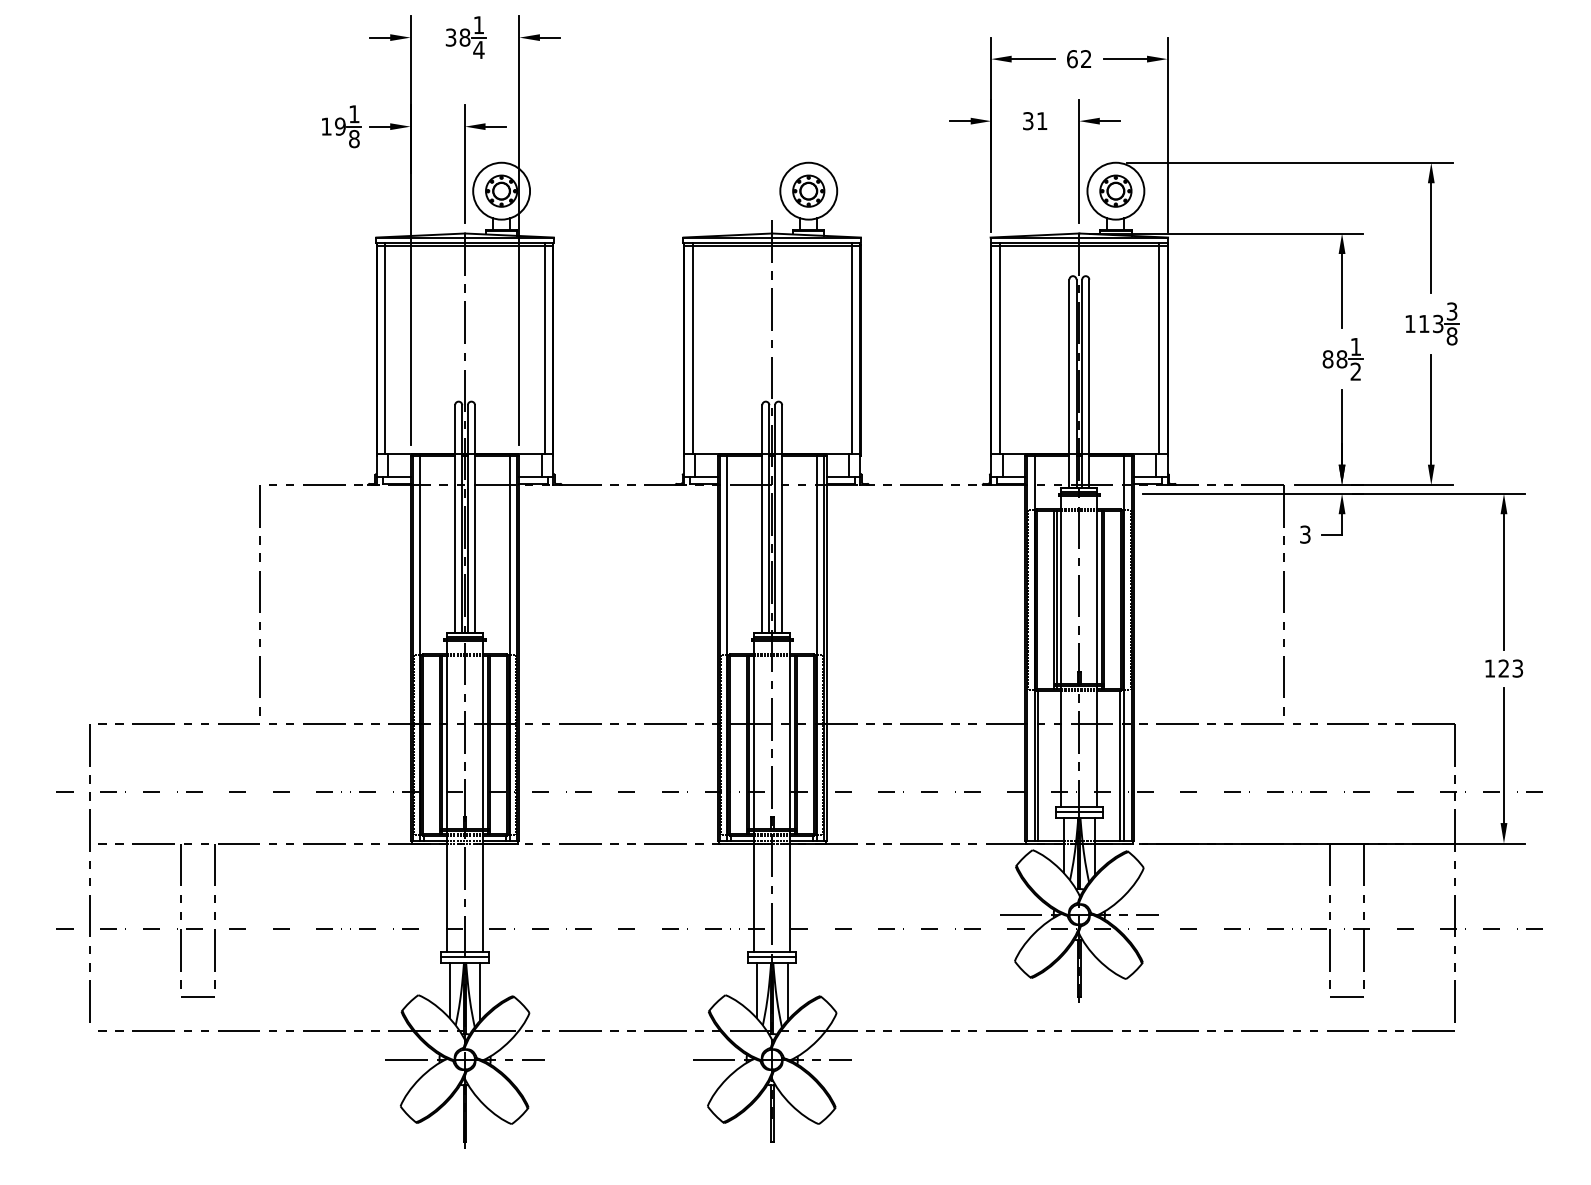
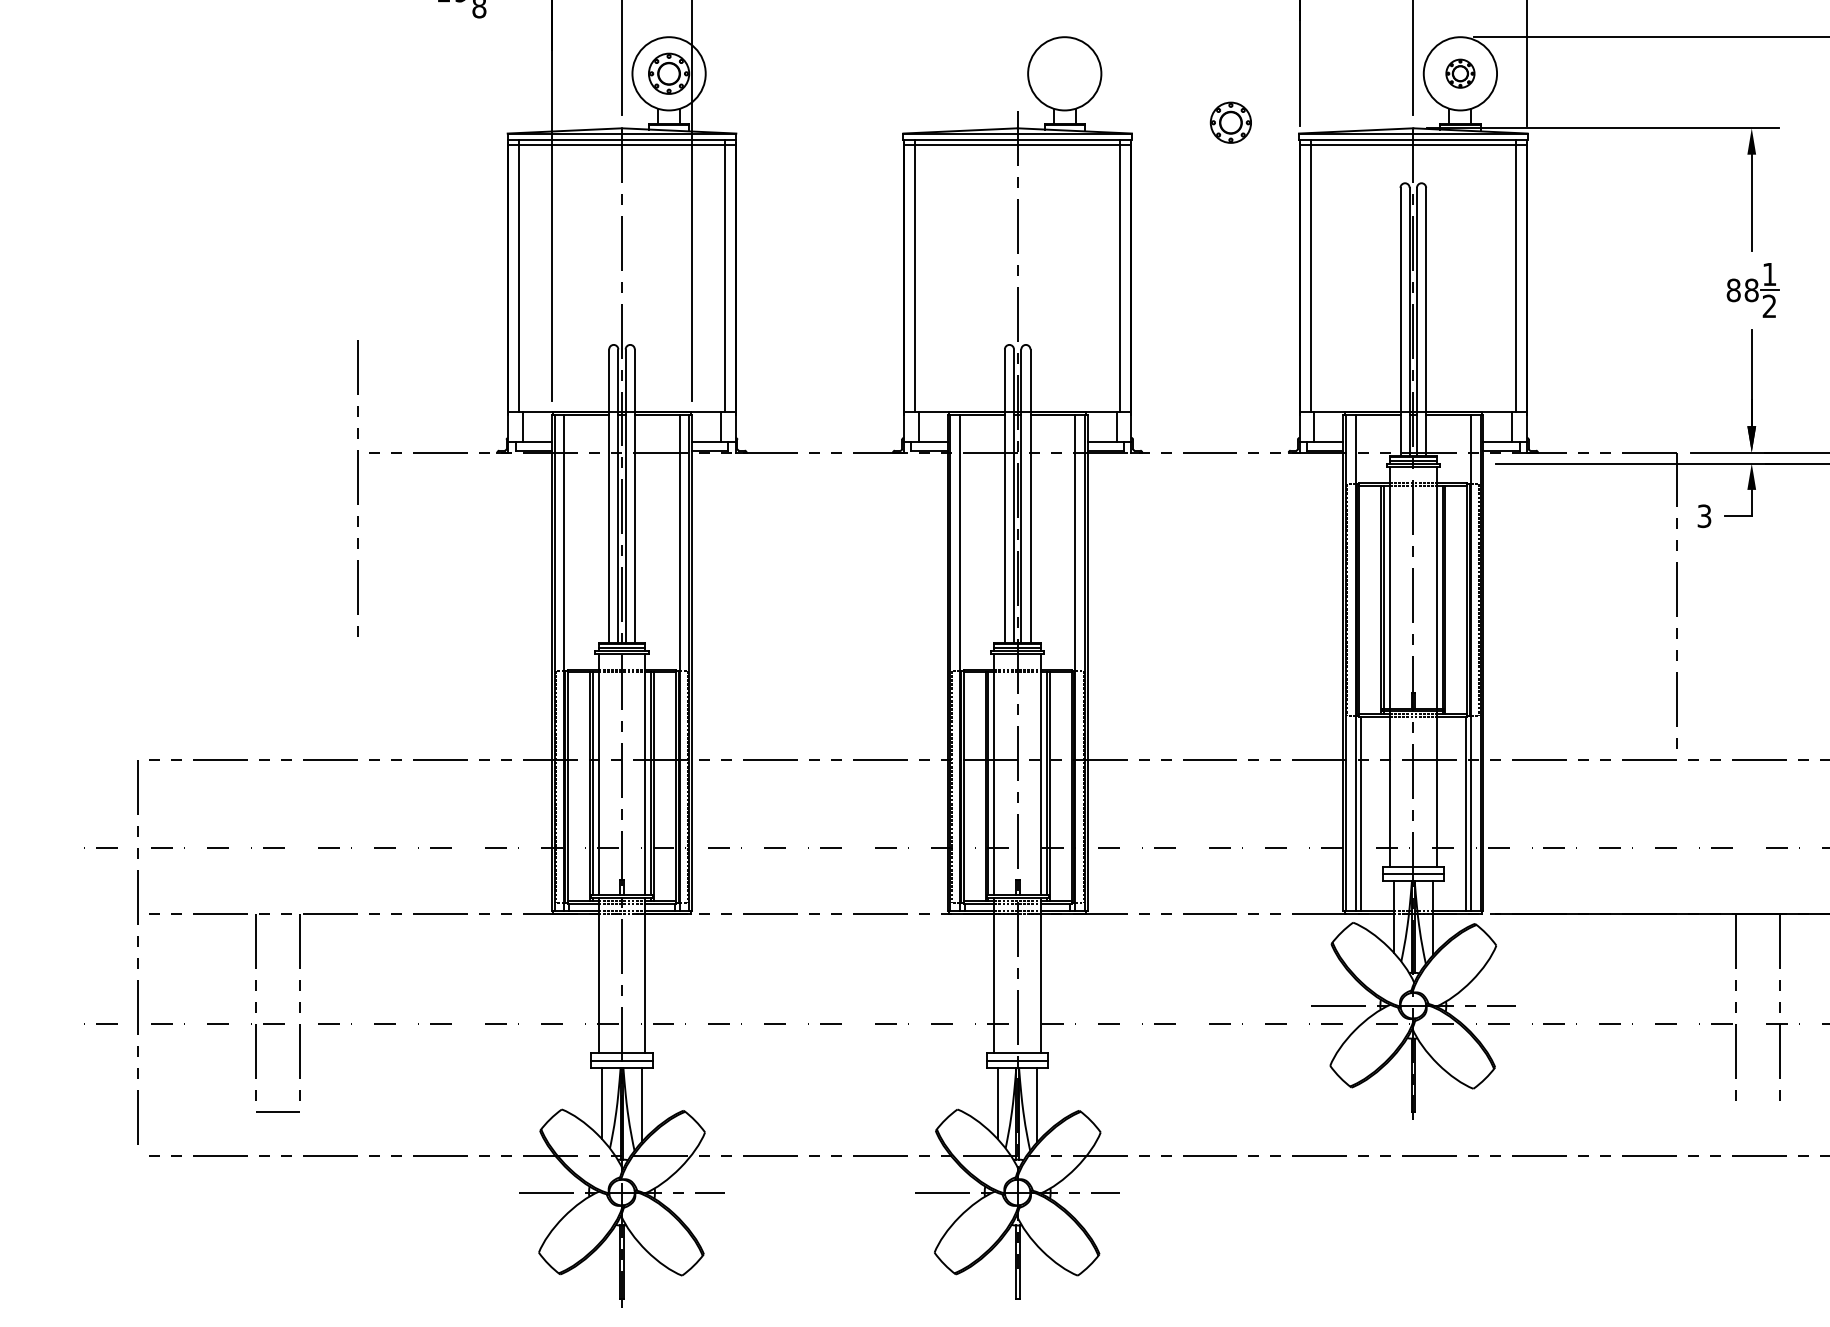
part: (808, 190) -> (1230, 121), moved
part: (1115, 190) -> (1459, 72), size x0.7
line: (259, 600) -> (357, 489), moved
line: (1346, 996) -> (1757, 1111), removed

